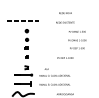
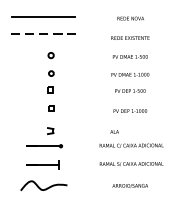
line: (22, 12) -> (41, 17), added
text: (77, 40) -> (130, 74), moved
text: (54, 76) -> (130, 147), moved

